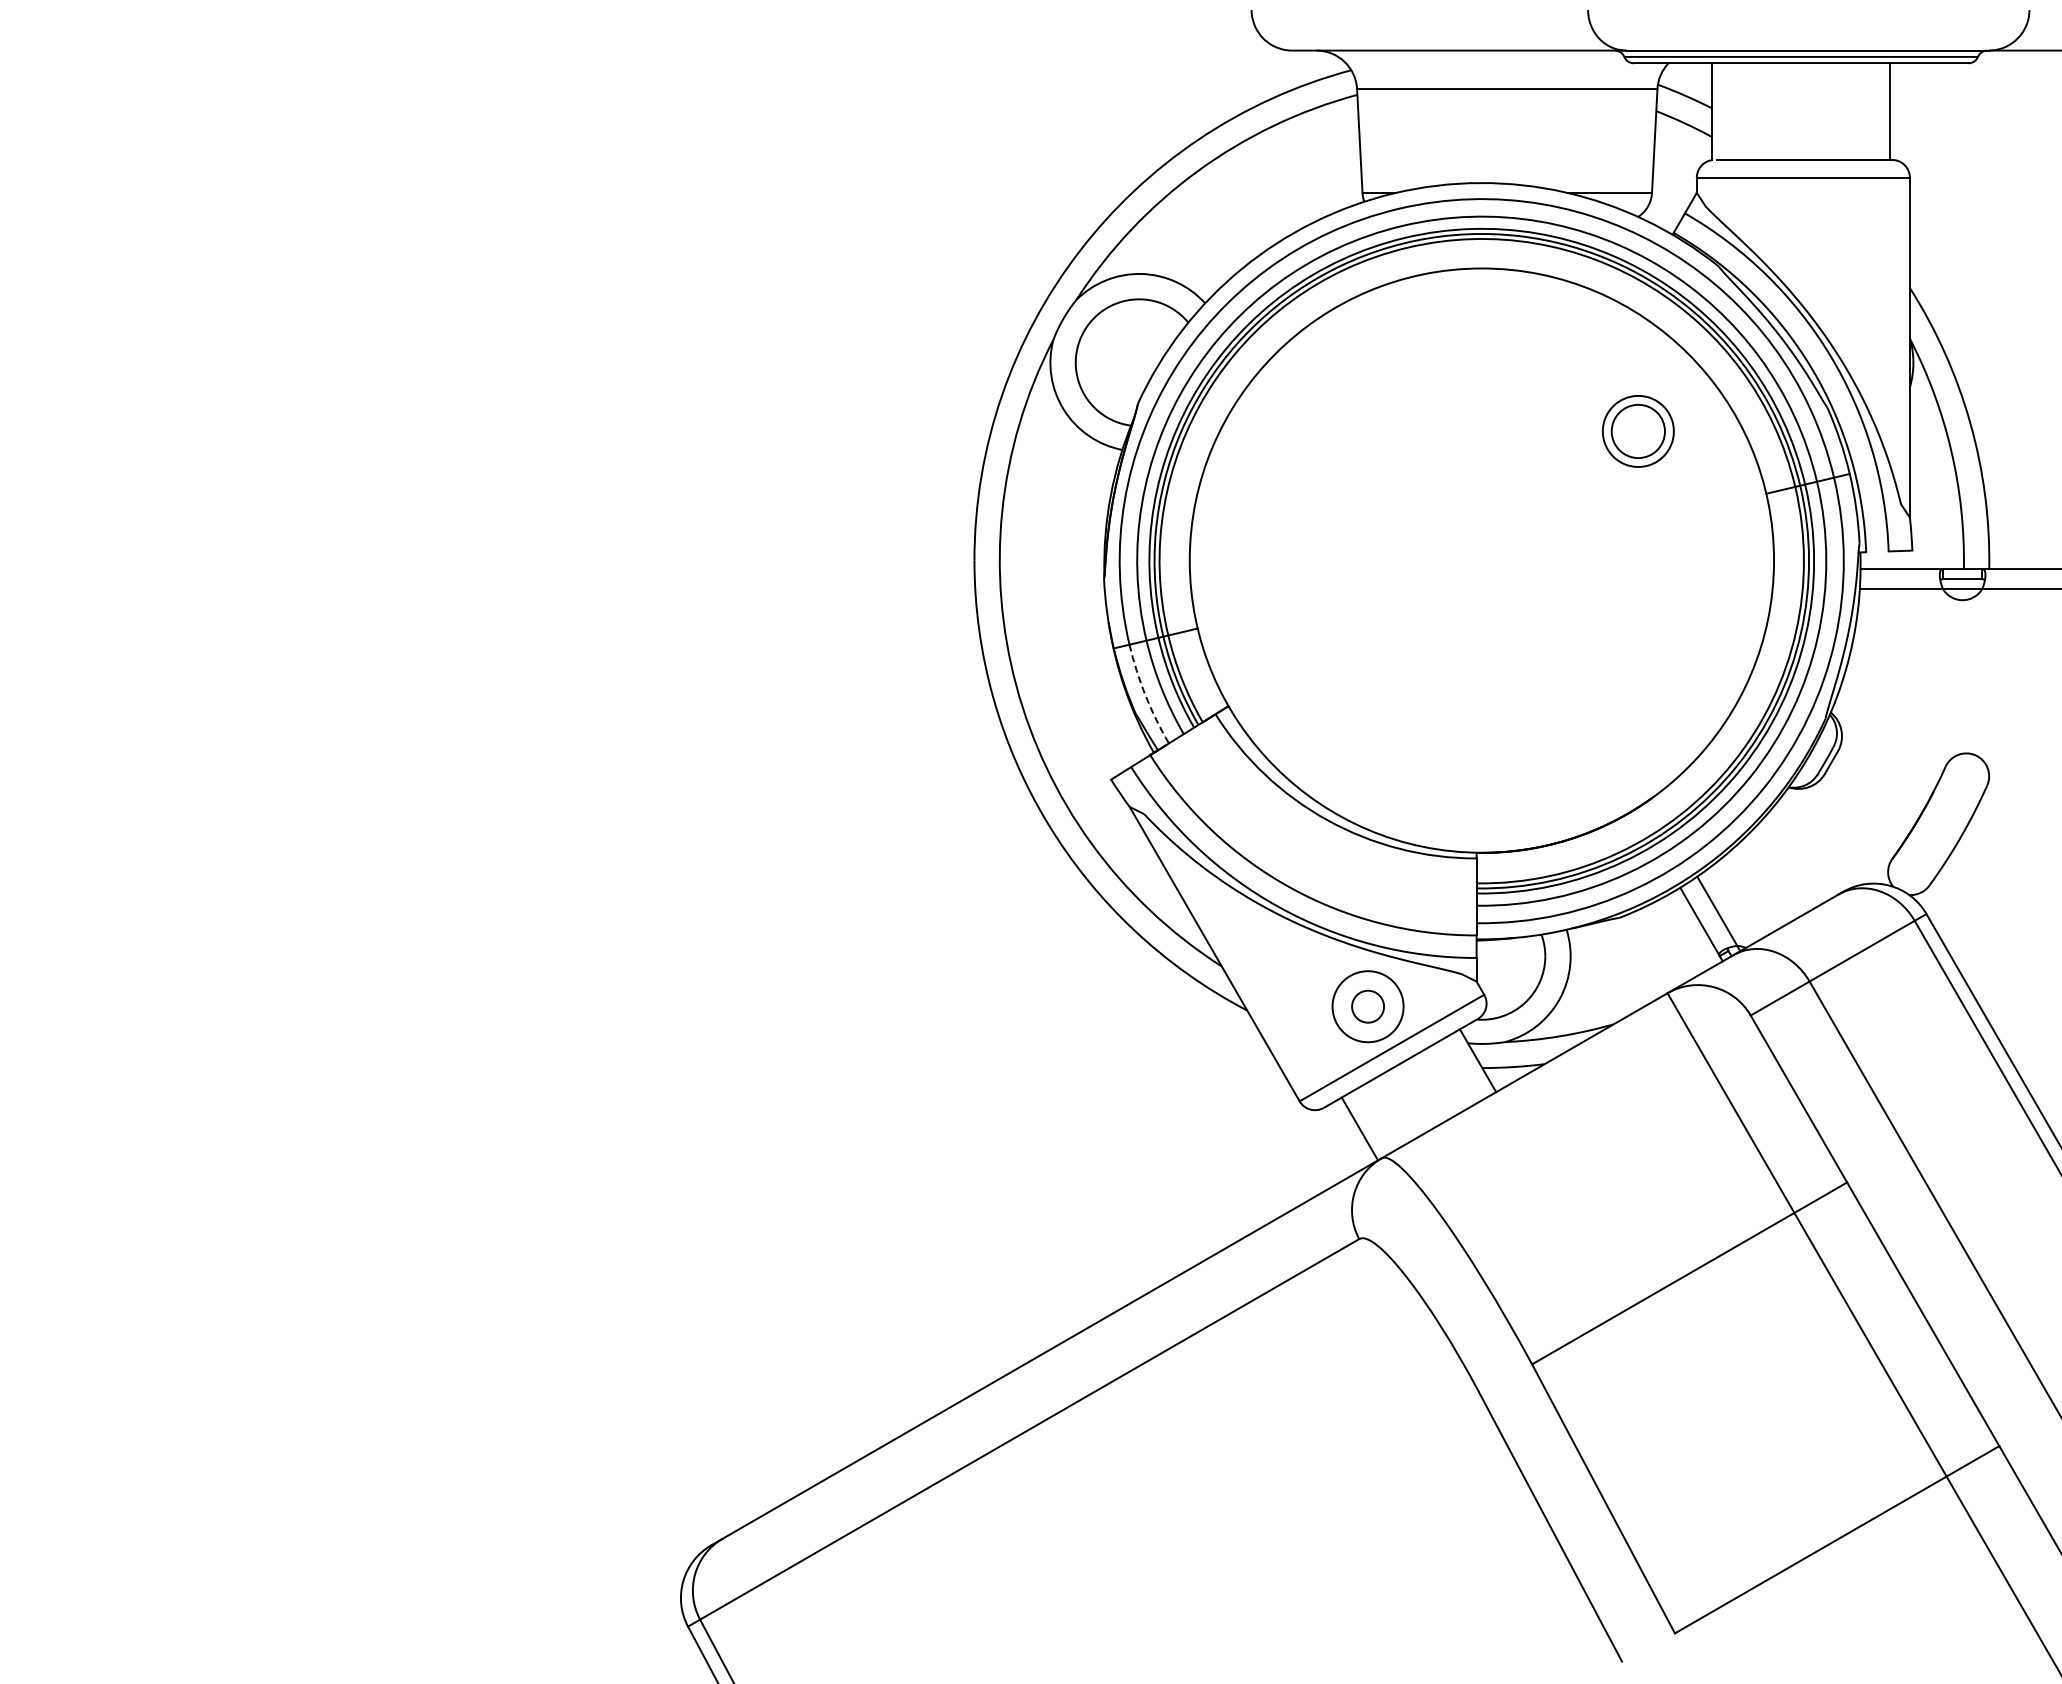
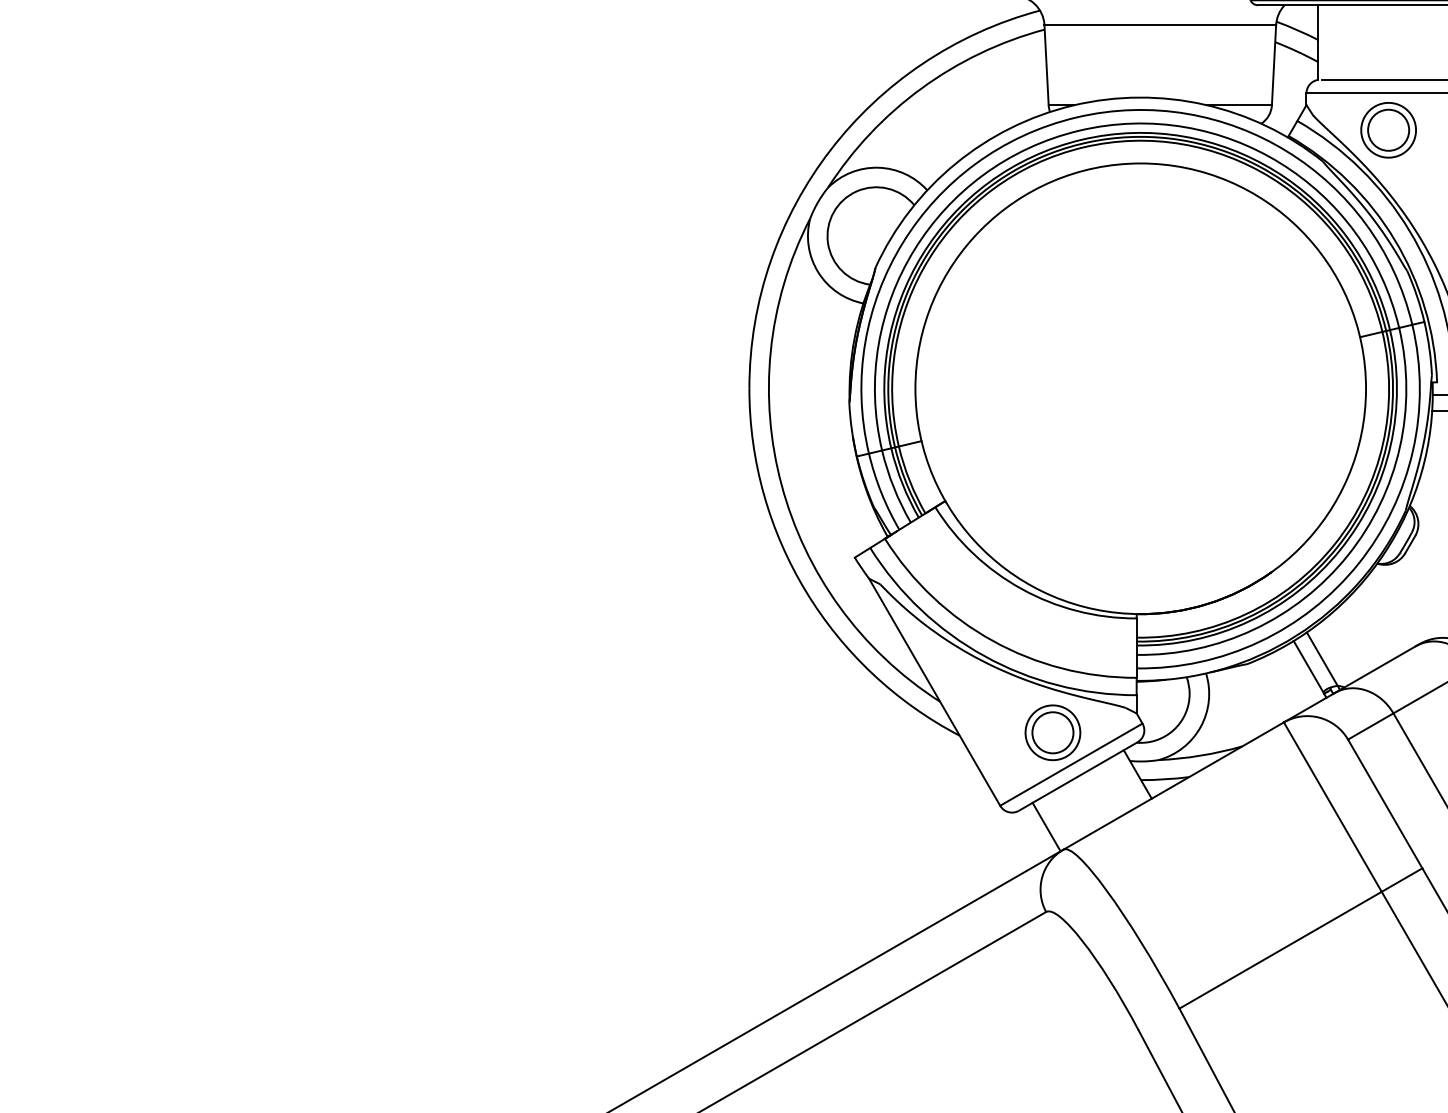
part: (1638, 431) -> (1388, 130), moved
arc: (1145, 695) -> (881, 492), dashed -> solid
circle: (1367, 1006) -> (1052, 732), size x1.67

